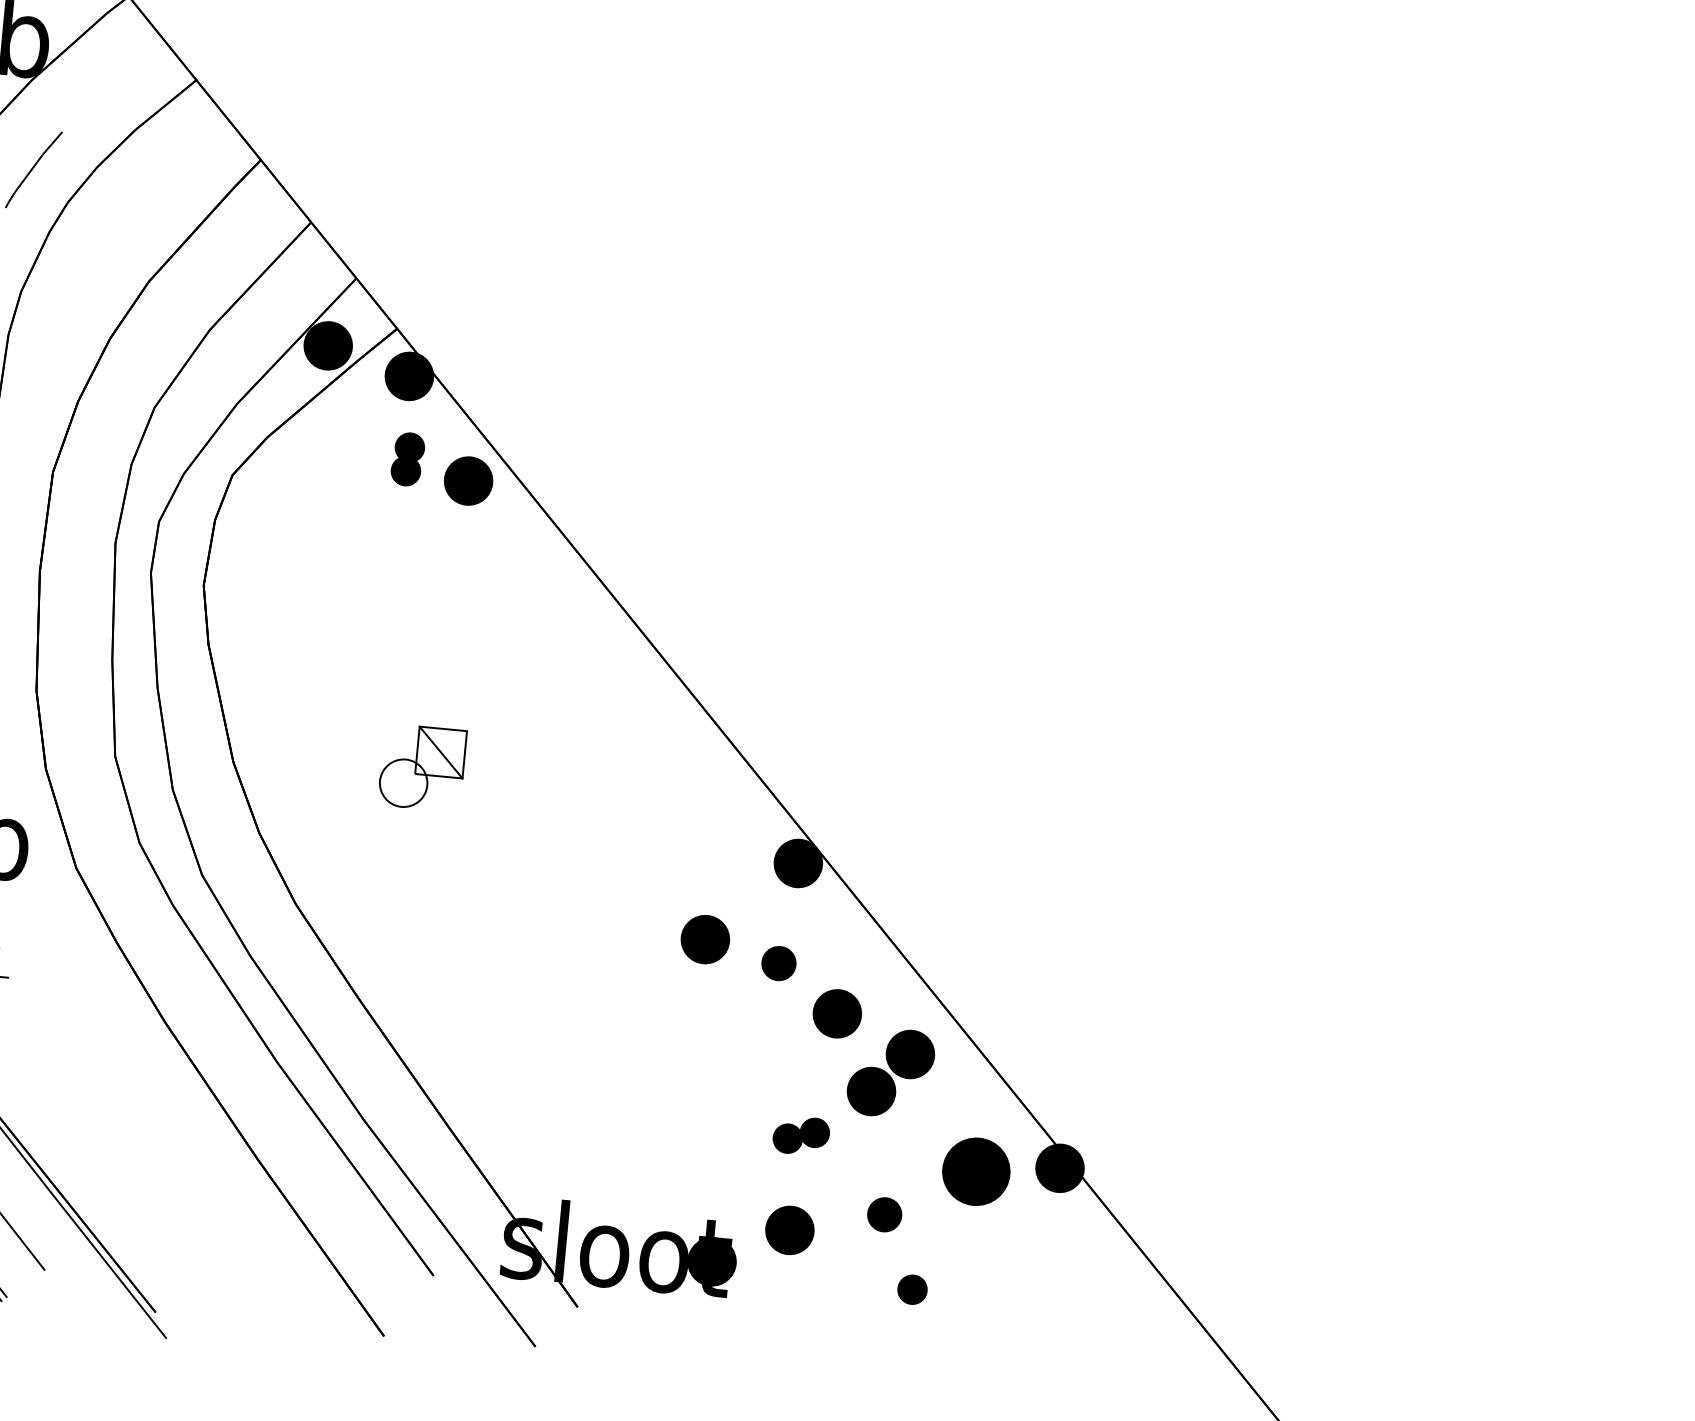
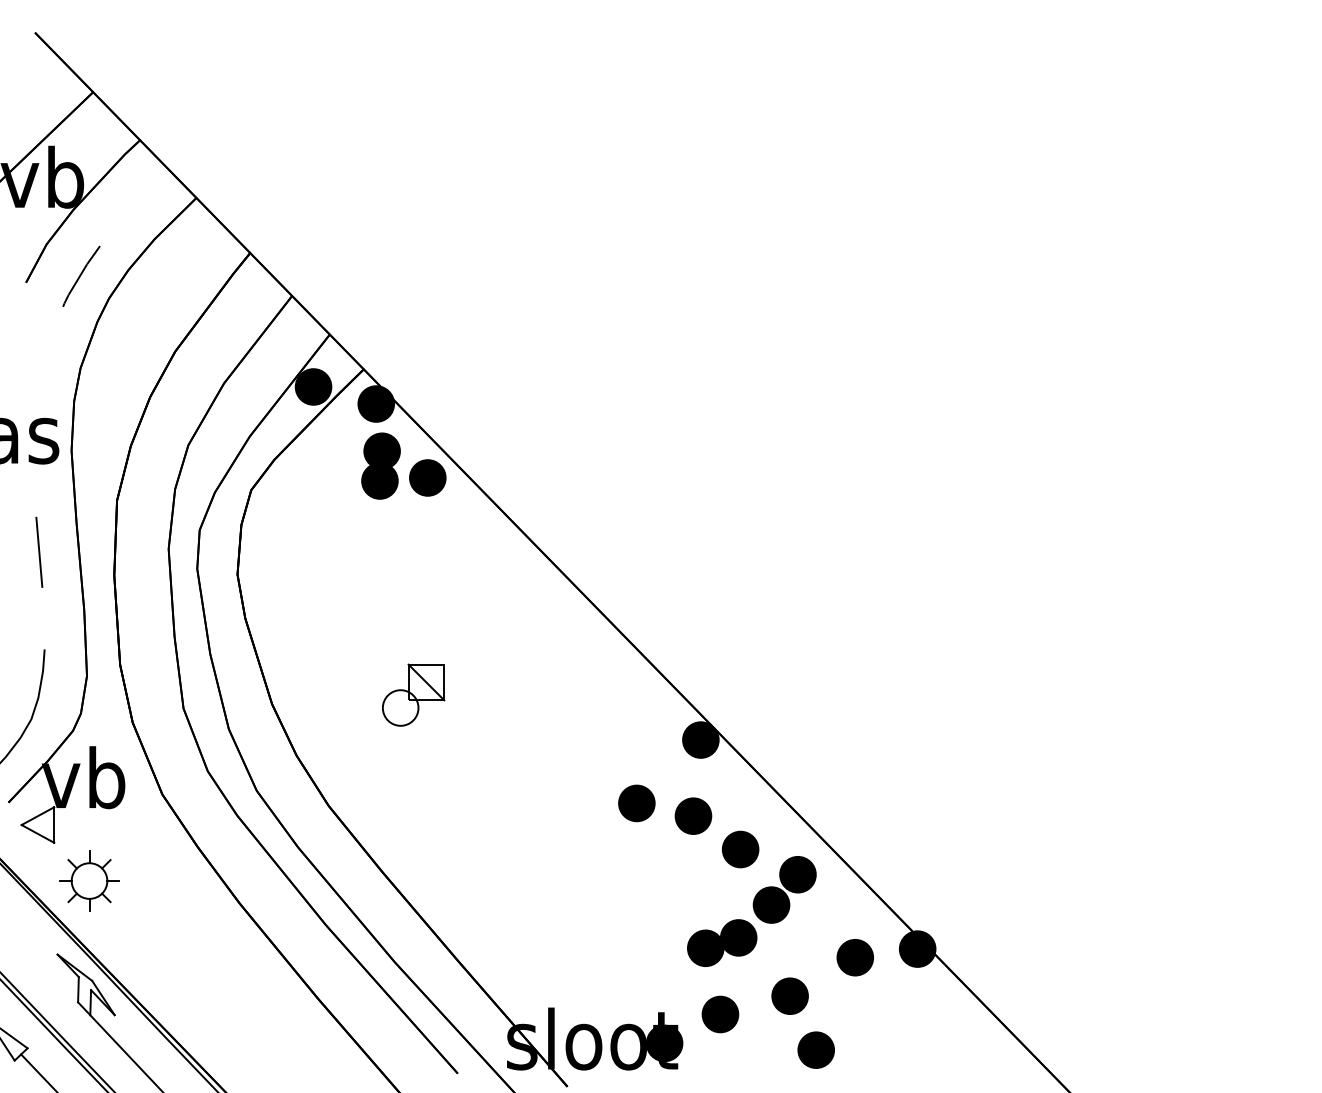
part: (407, 458) -> (380, 465), size x1.67
part: (779, 962) -> (693, 815), size x1.43
part: (801, 1135) -> (722, 942), size x1.67
part: (975, 1171) -> (854, 957), size x0.71
part: (883, 1213) -> (789, 995), size x1.43
part: (911, 1288) -> (815, 1049), size x1.67

